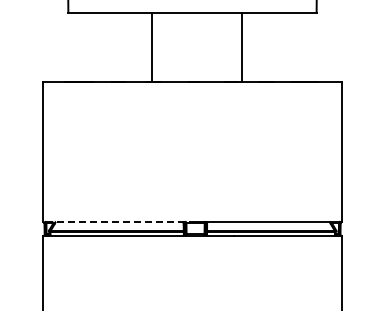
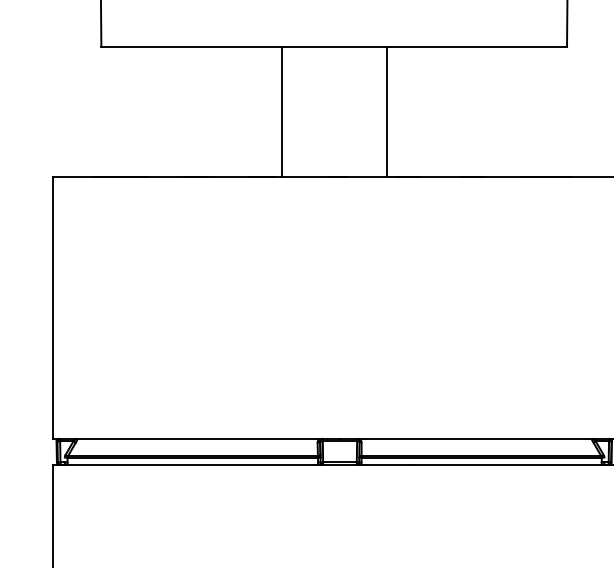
line: (151, 47) -> (281, 111), moved
line: (242, 47) -> (386, 111), moved
line: (119, 221) -> (197, 438), dashed -> solid

